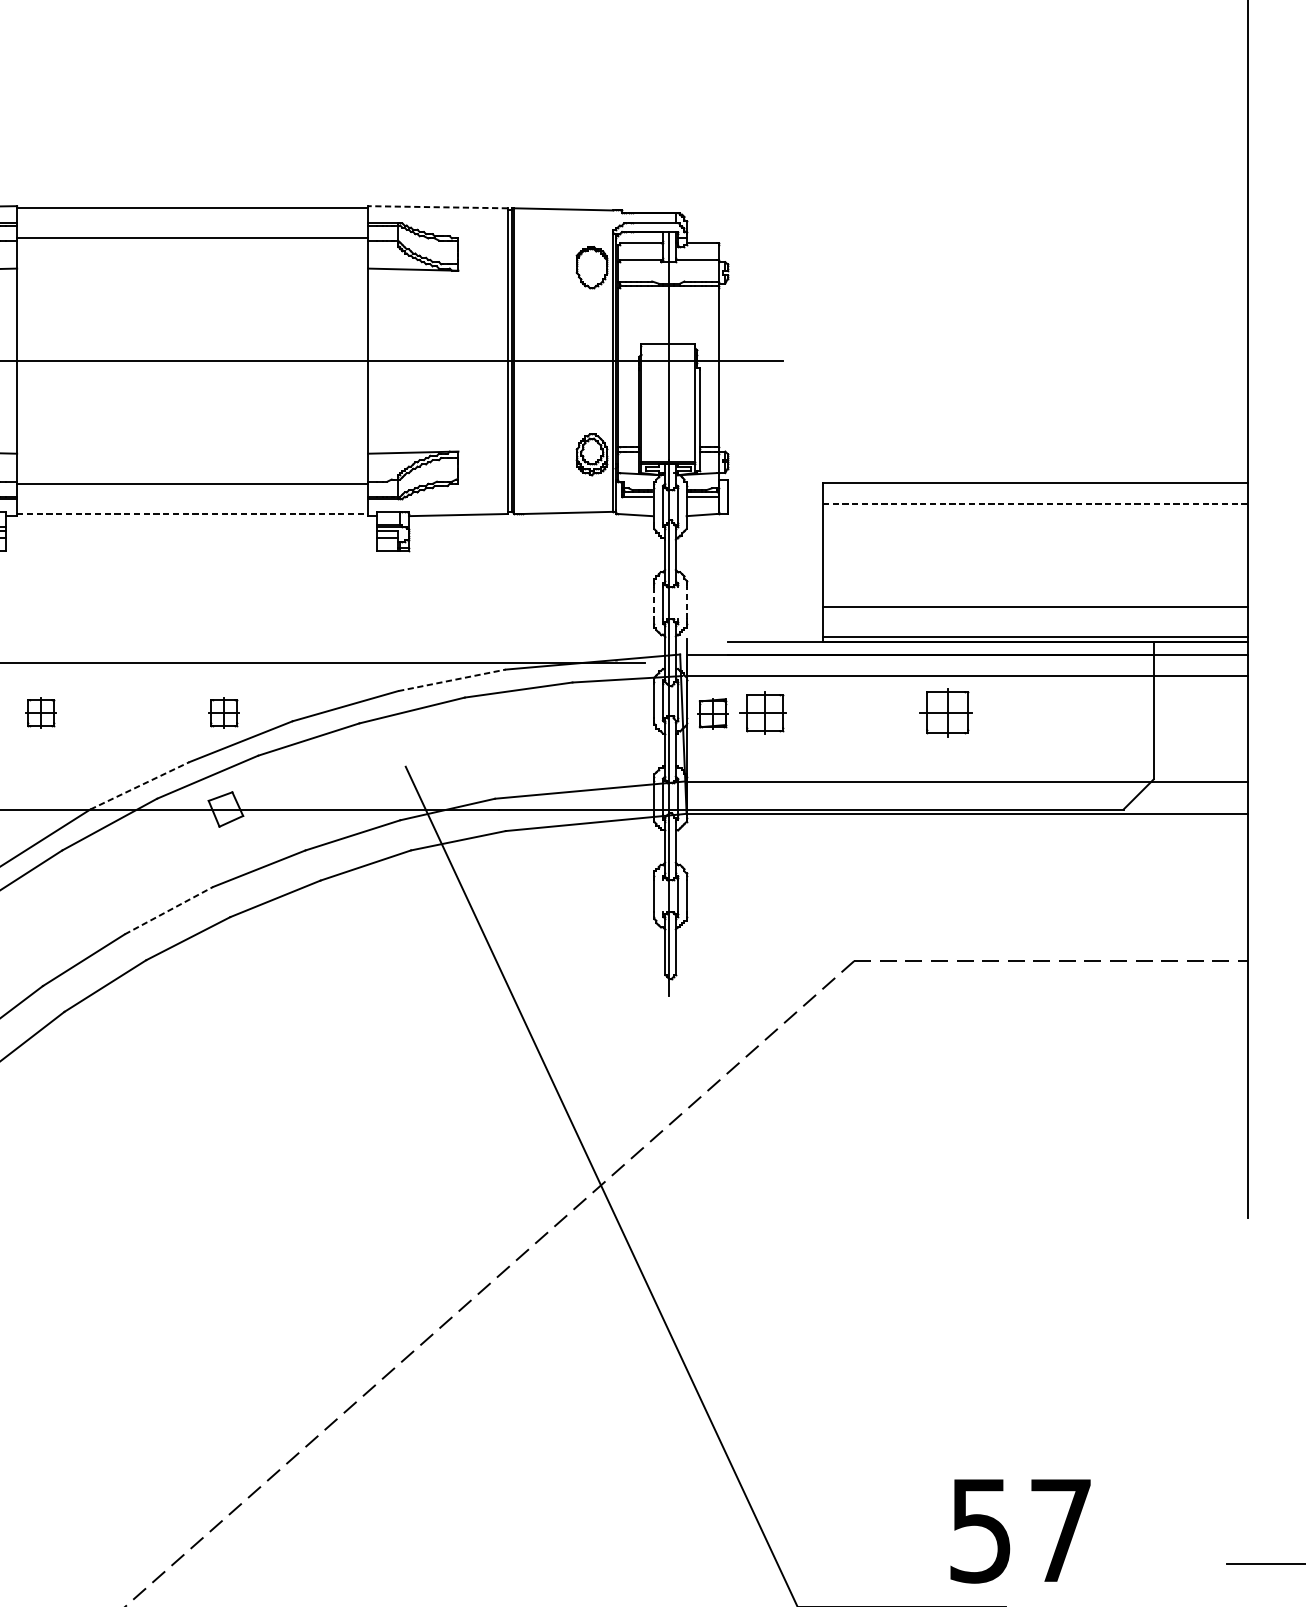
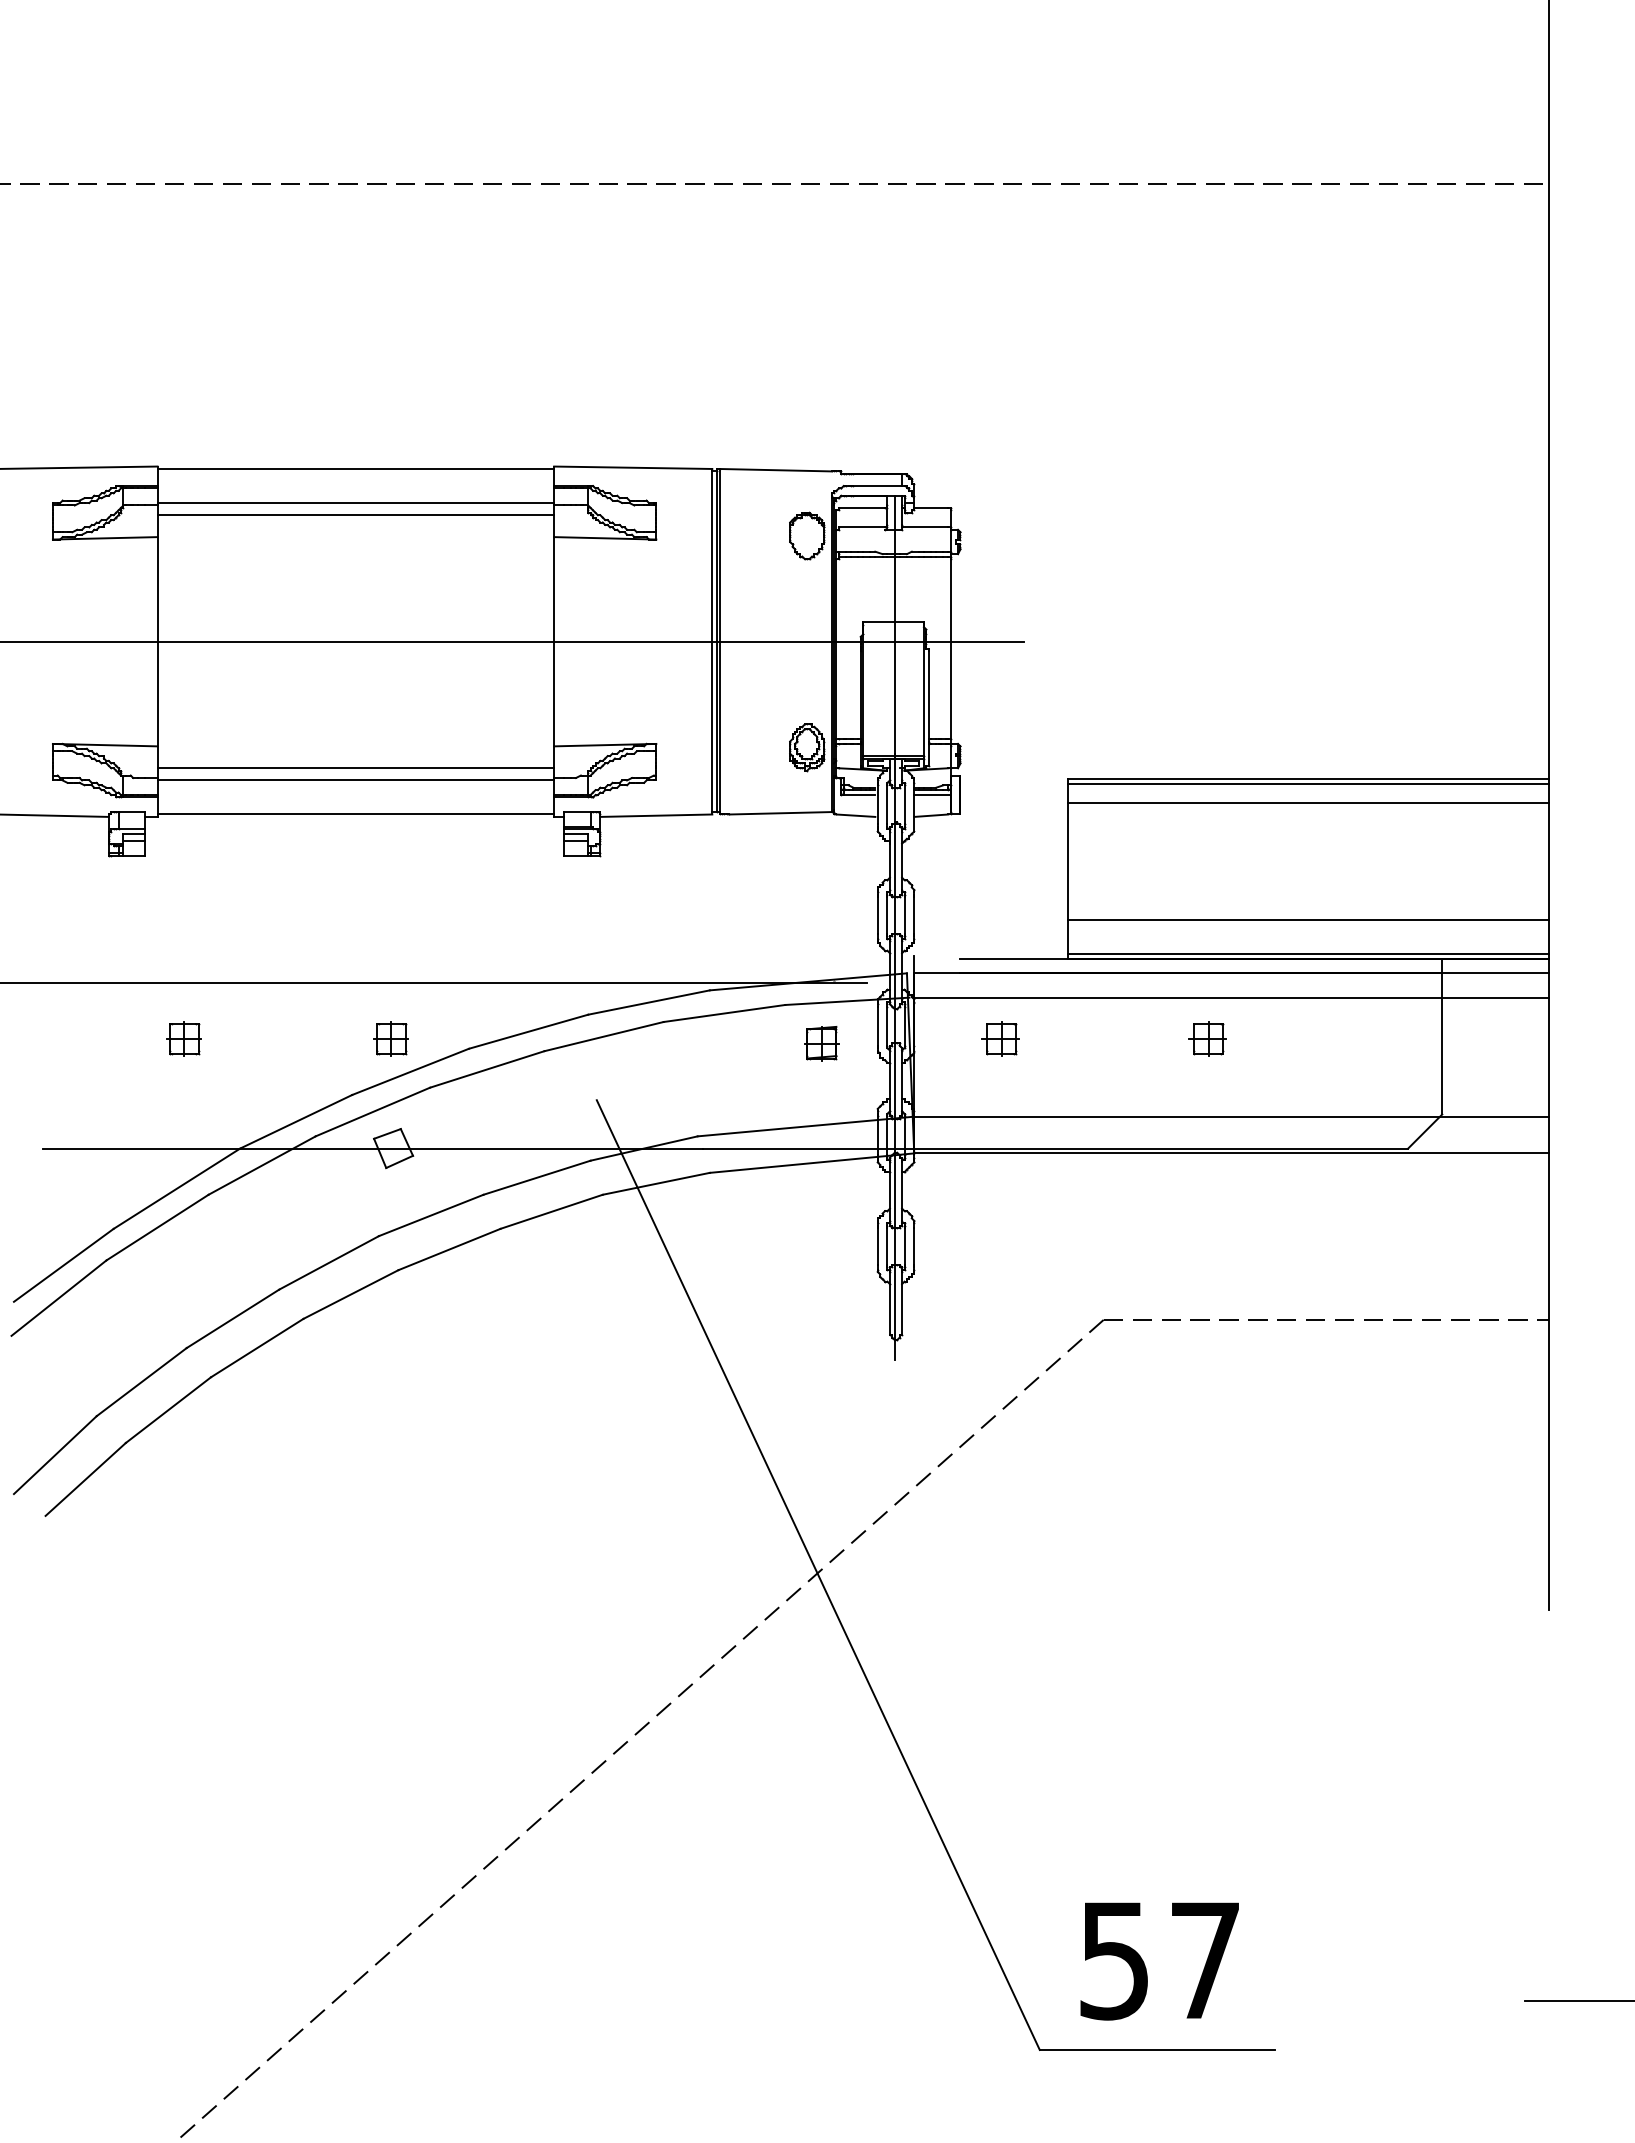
line: (437, 207) -> (632, 467), dashed -> solid
line: (192, 249) -> (355, 515), added
line: (192, 473) -> (355, 768), added
line: (1035, 486) -> (1308, 783), added
line: (1036, 504) -> (1309, 803), dashed -> solid
line: (193, 513) -> (356, 814), dashed -> solid
line: (686, 602) -> (914, 914), dashed -> solid
line: (654, 603) -> (877, 915), dashed -> solid
line: (677, 603) -> (904, 915), added
line: (452, 680) -> (649, 1002), dashed -> solid
part: (762, 712) -> (1000, 1038), size x0.71
part: (946, 712) -> (1207, 1038), size x0.62
part: (712, 713) -> (821, 1043), moved
line: (140, 785) -> (296, 1121), dashed -> solid
line: (662, 896) -> (887, 1246), added
line: (169, 910) -> (329, 1262), dashed -> solid
text: (1020, 1531) -> (1159, 1961), moved

